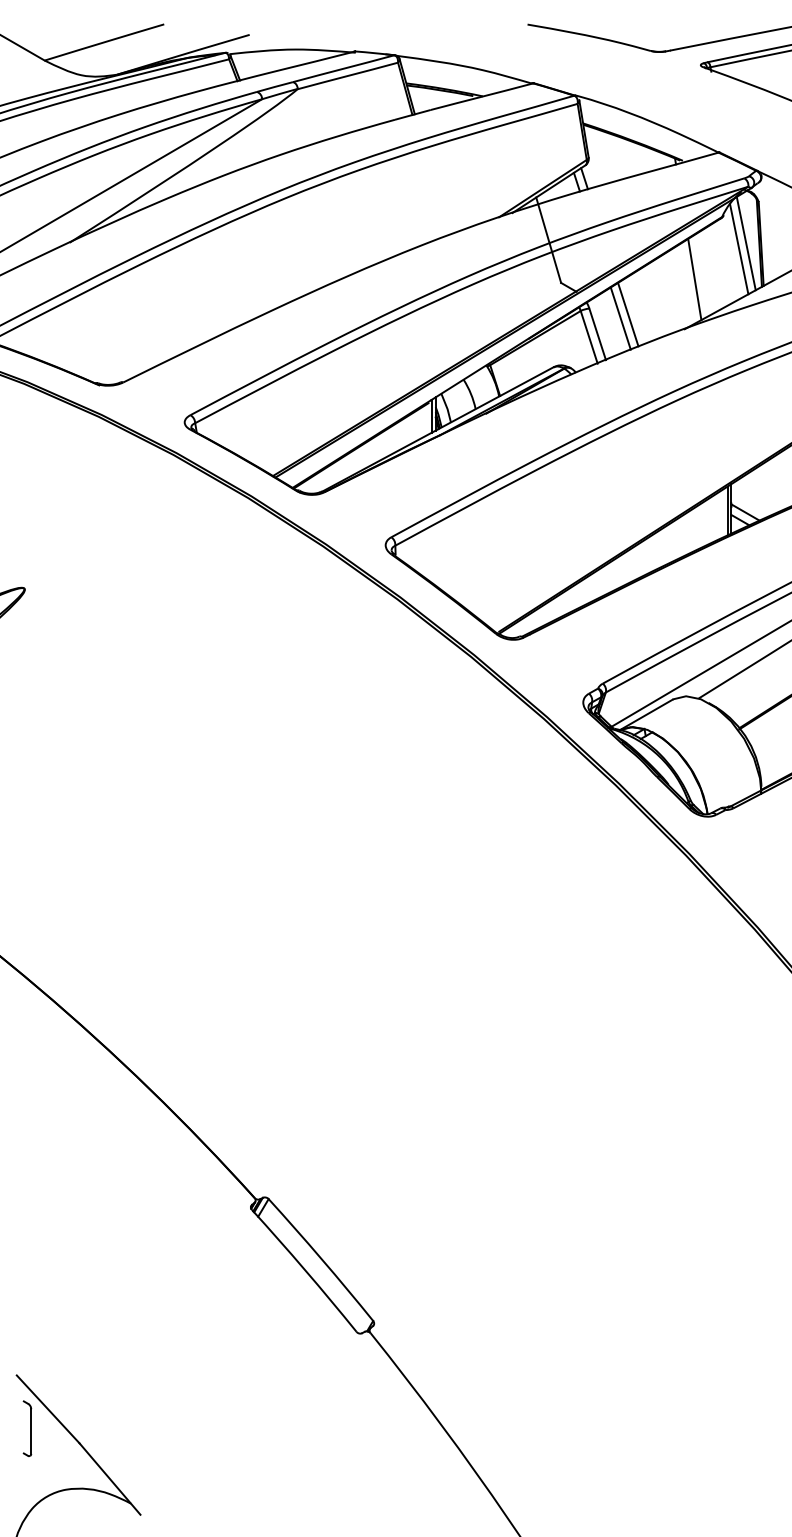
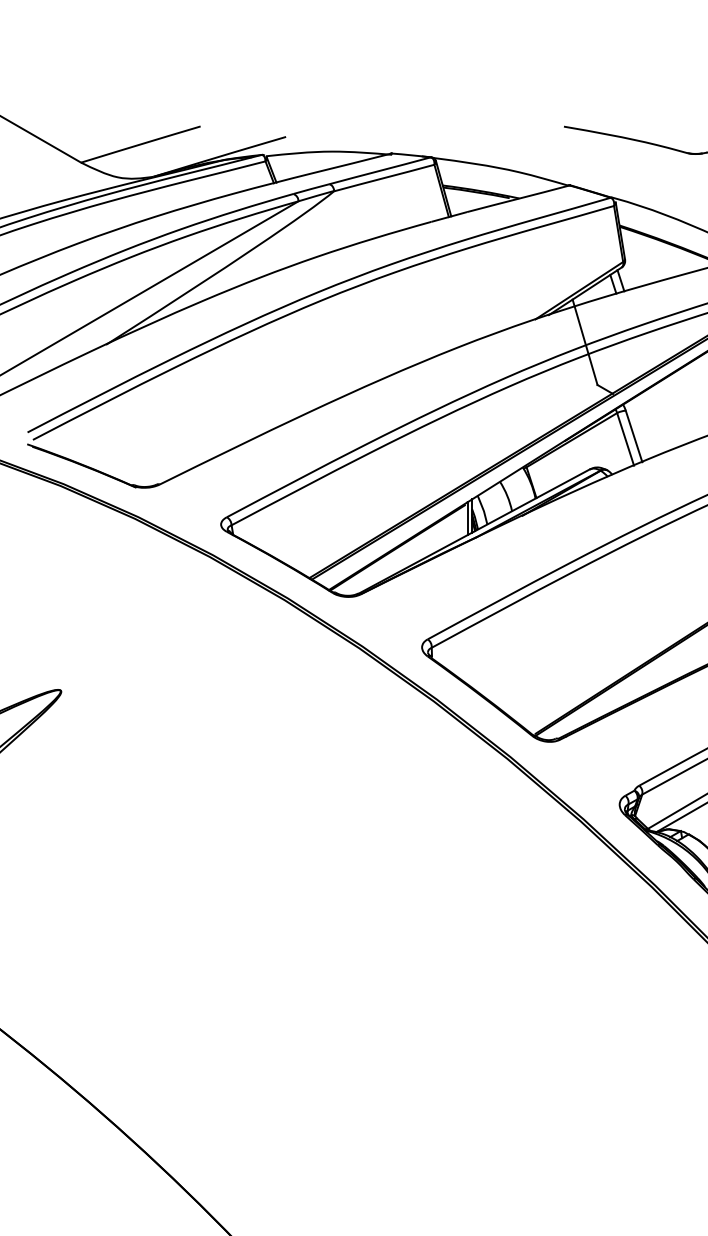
line: (628, 314) -> (664, 416), removed
line: (620, 318) -> (656, 420), removed

